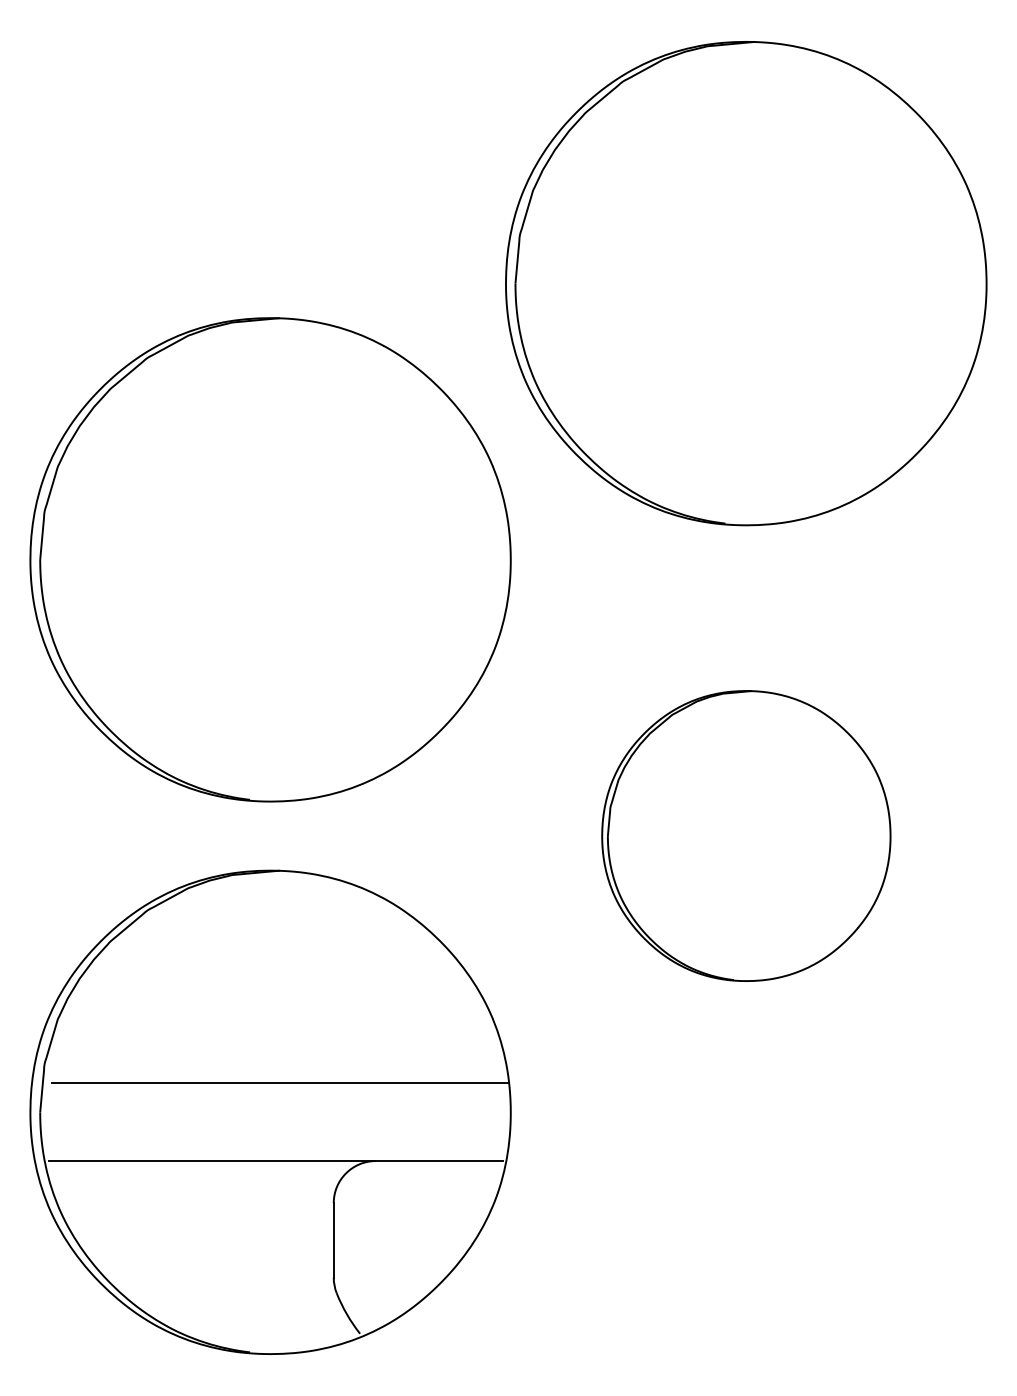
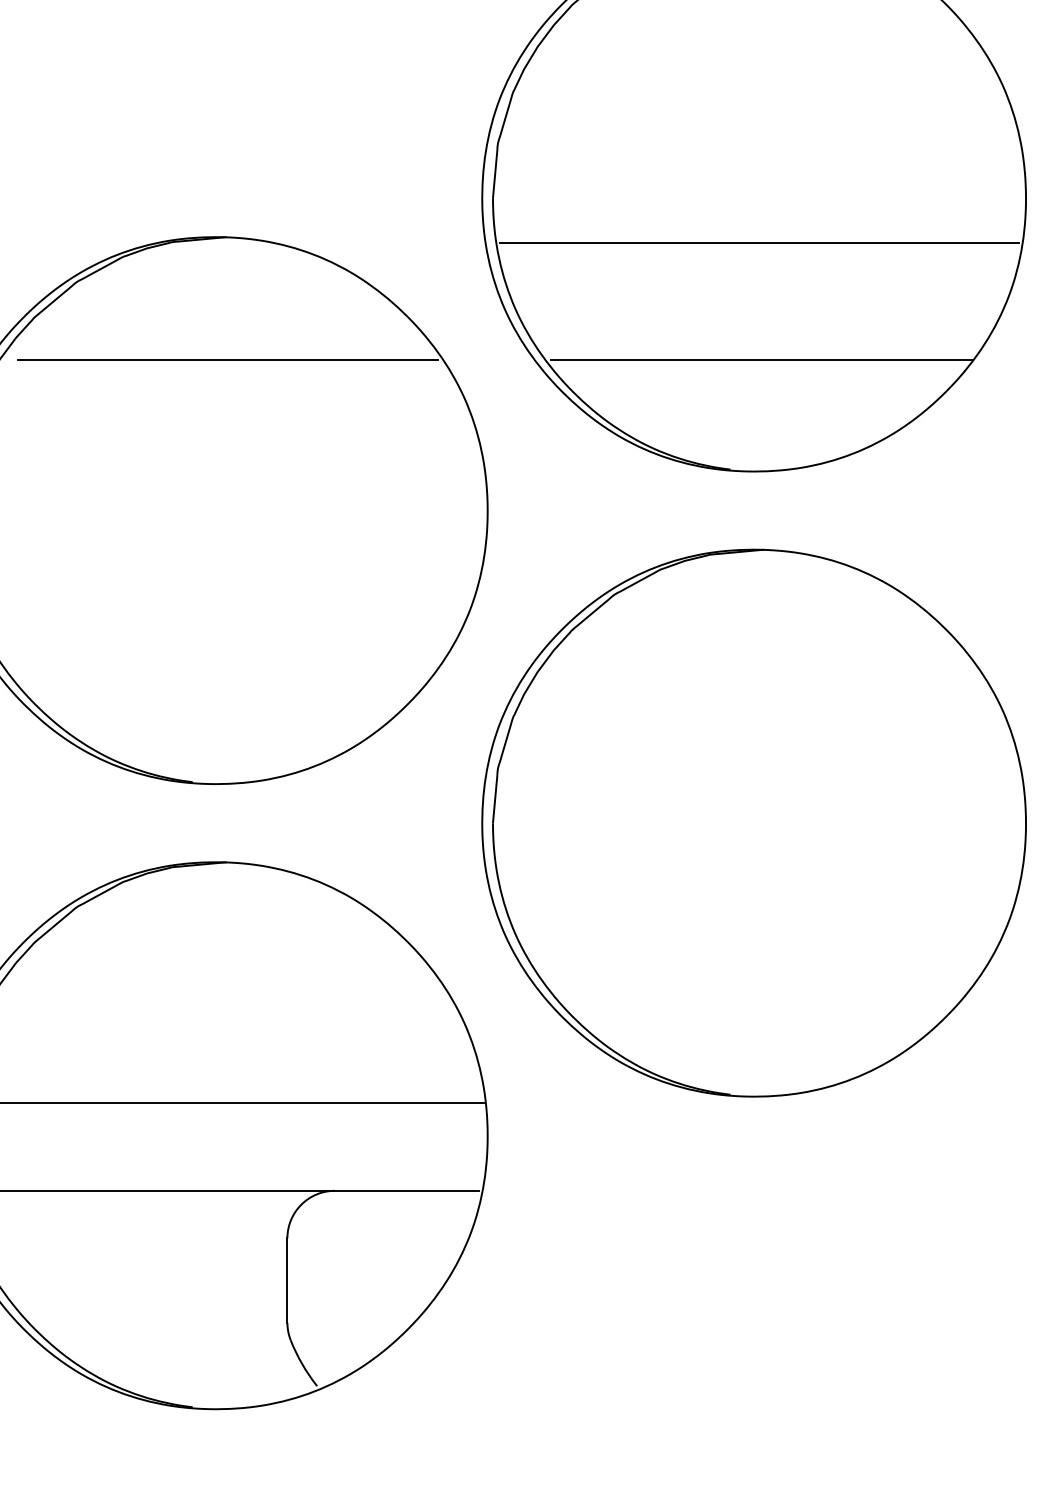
line: (750, 323) -> (758, 243), added
line: (281, 426) -> (228, 359), added
line: (752, 426) -> (761, 359), added
part: (746, 835) -> (754, 822), size x1.67

